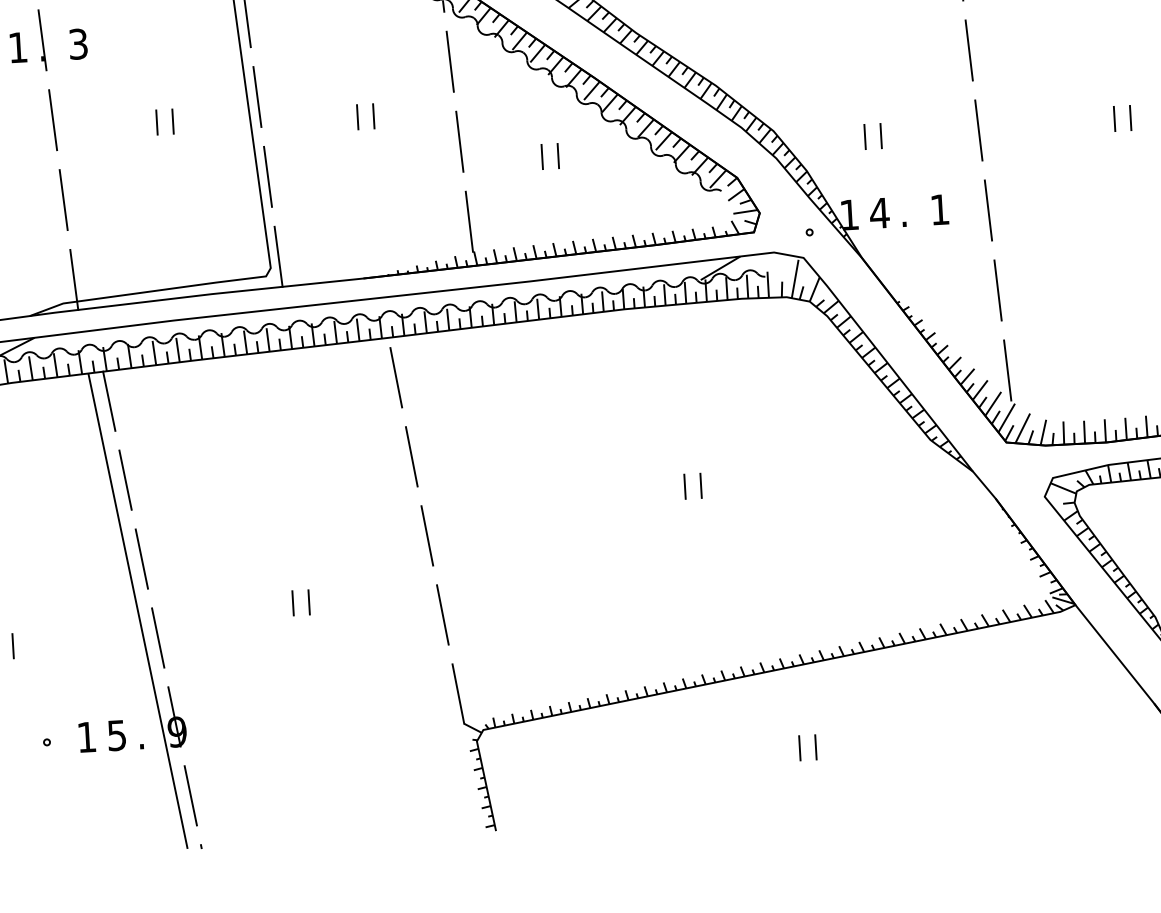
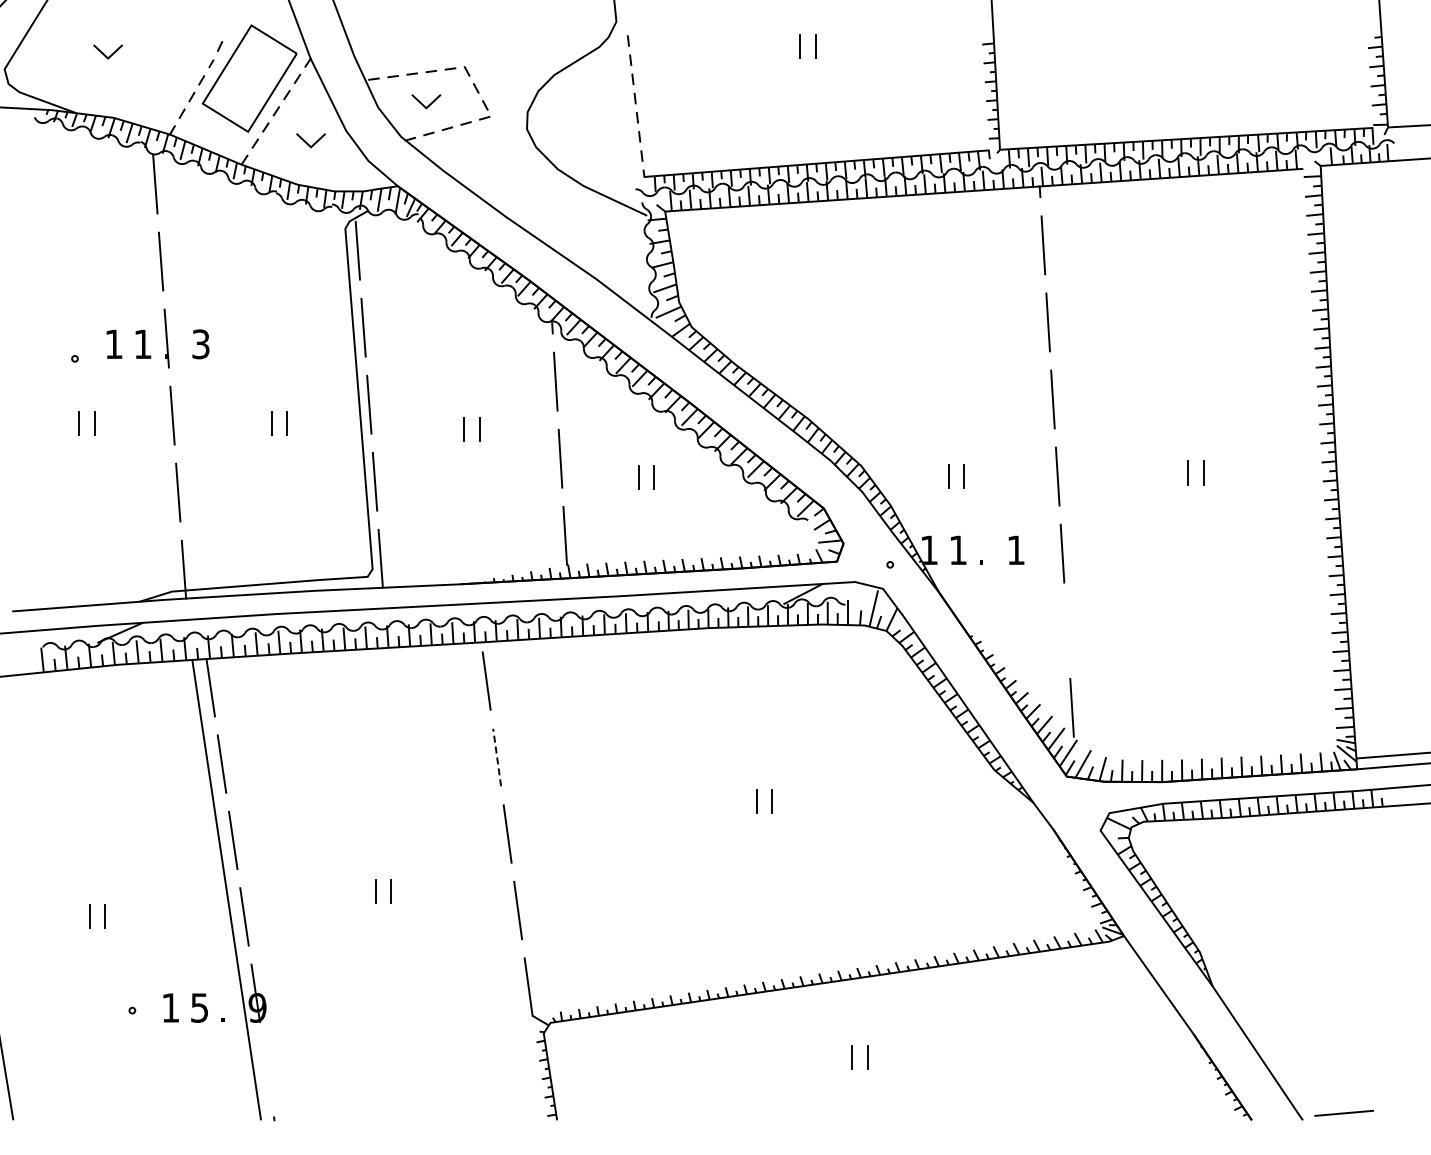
text: (878, 212) -> (957, 549), 4 -> 1
line: (998, 290) -> (1067, 630), removed
line: (412, 456) -> (497, 757), solid -> dashed
line: (190, 795) -> (266, 1069), removed

